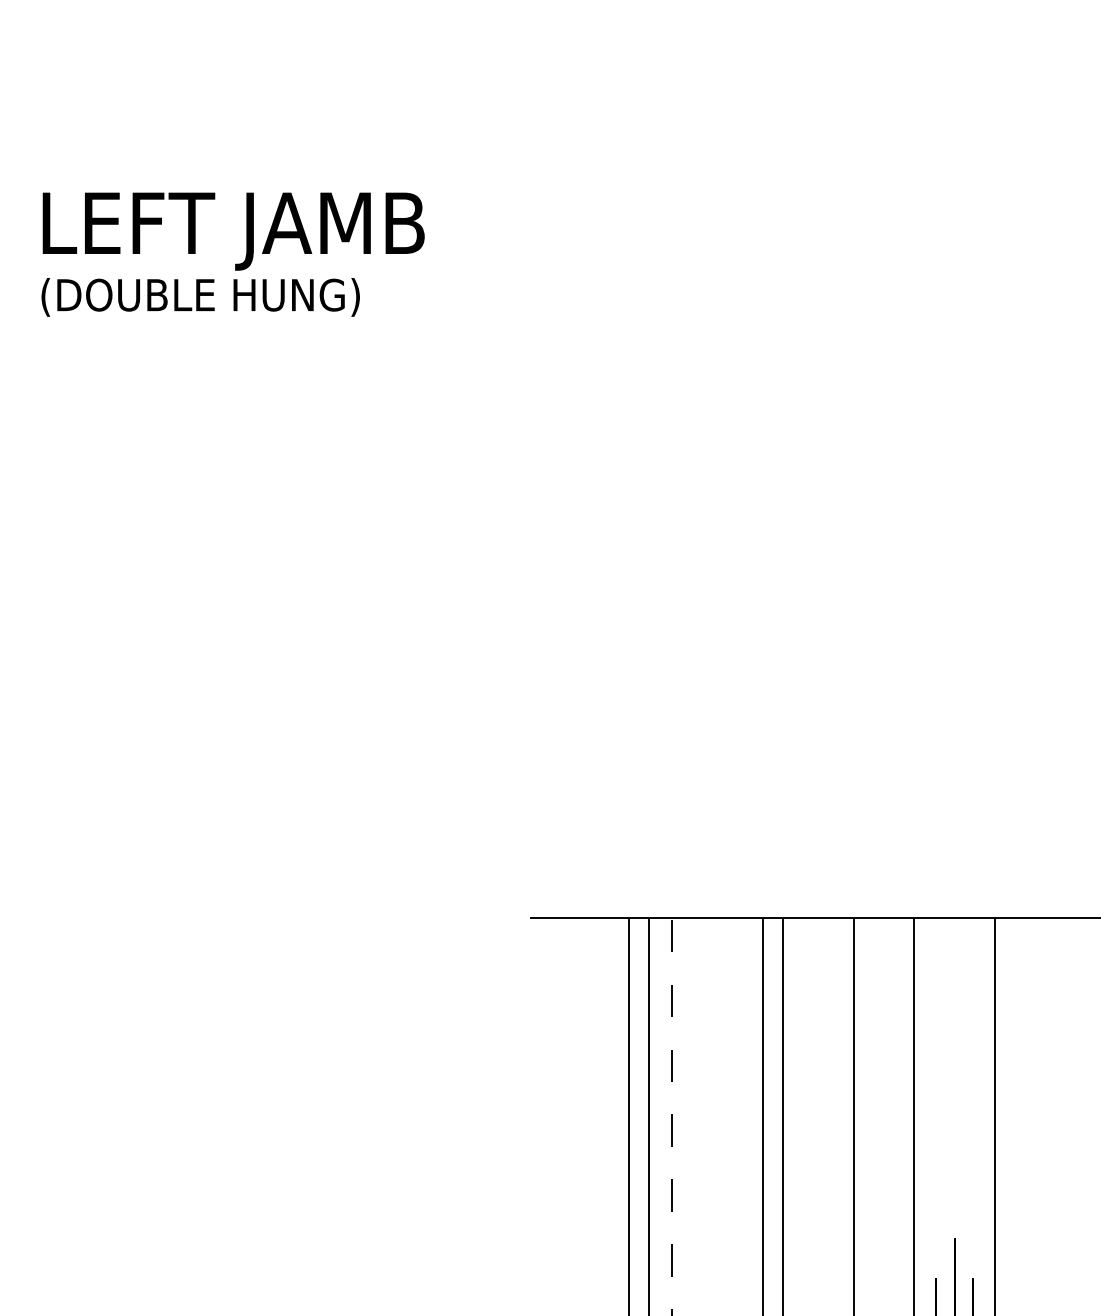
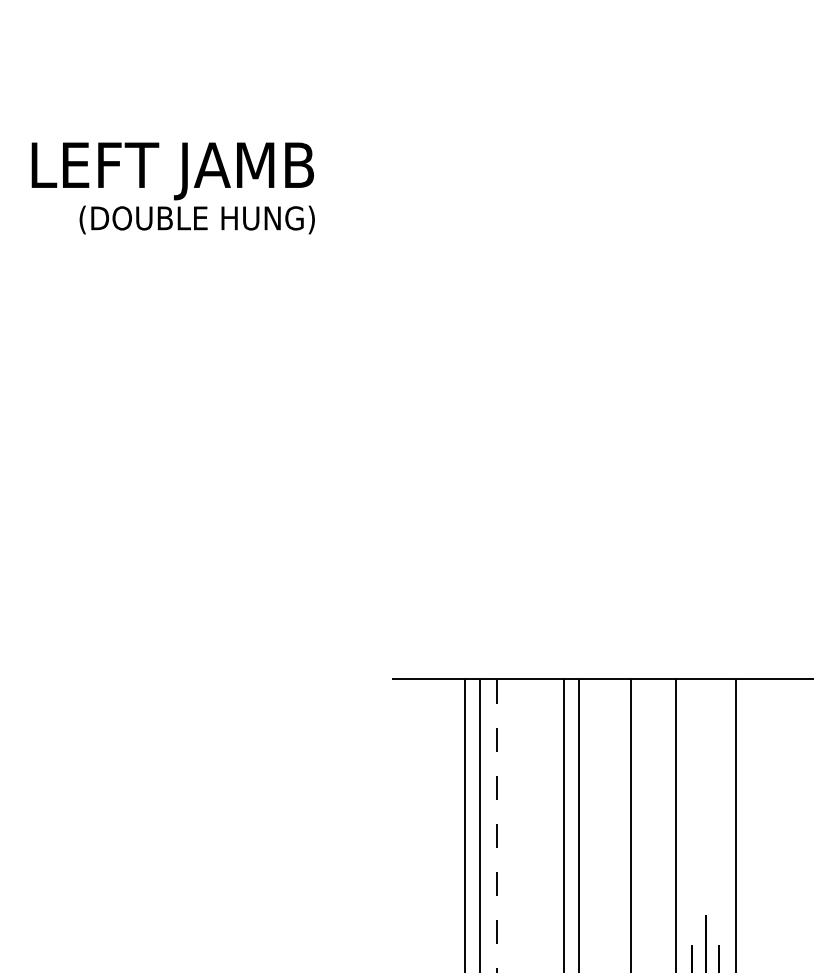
text: (200, 297) -> (197, 220), moved

